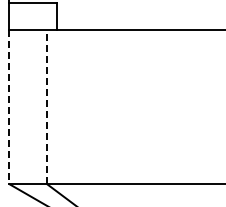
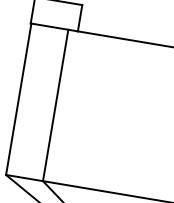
line: (47, 106) -> (56, 105), dashed -> solid
line: (9, 107) -> (18, 99), dashed -> solid

